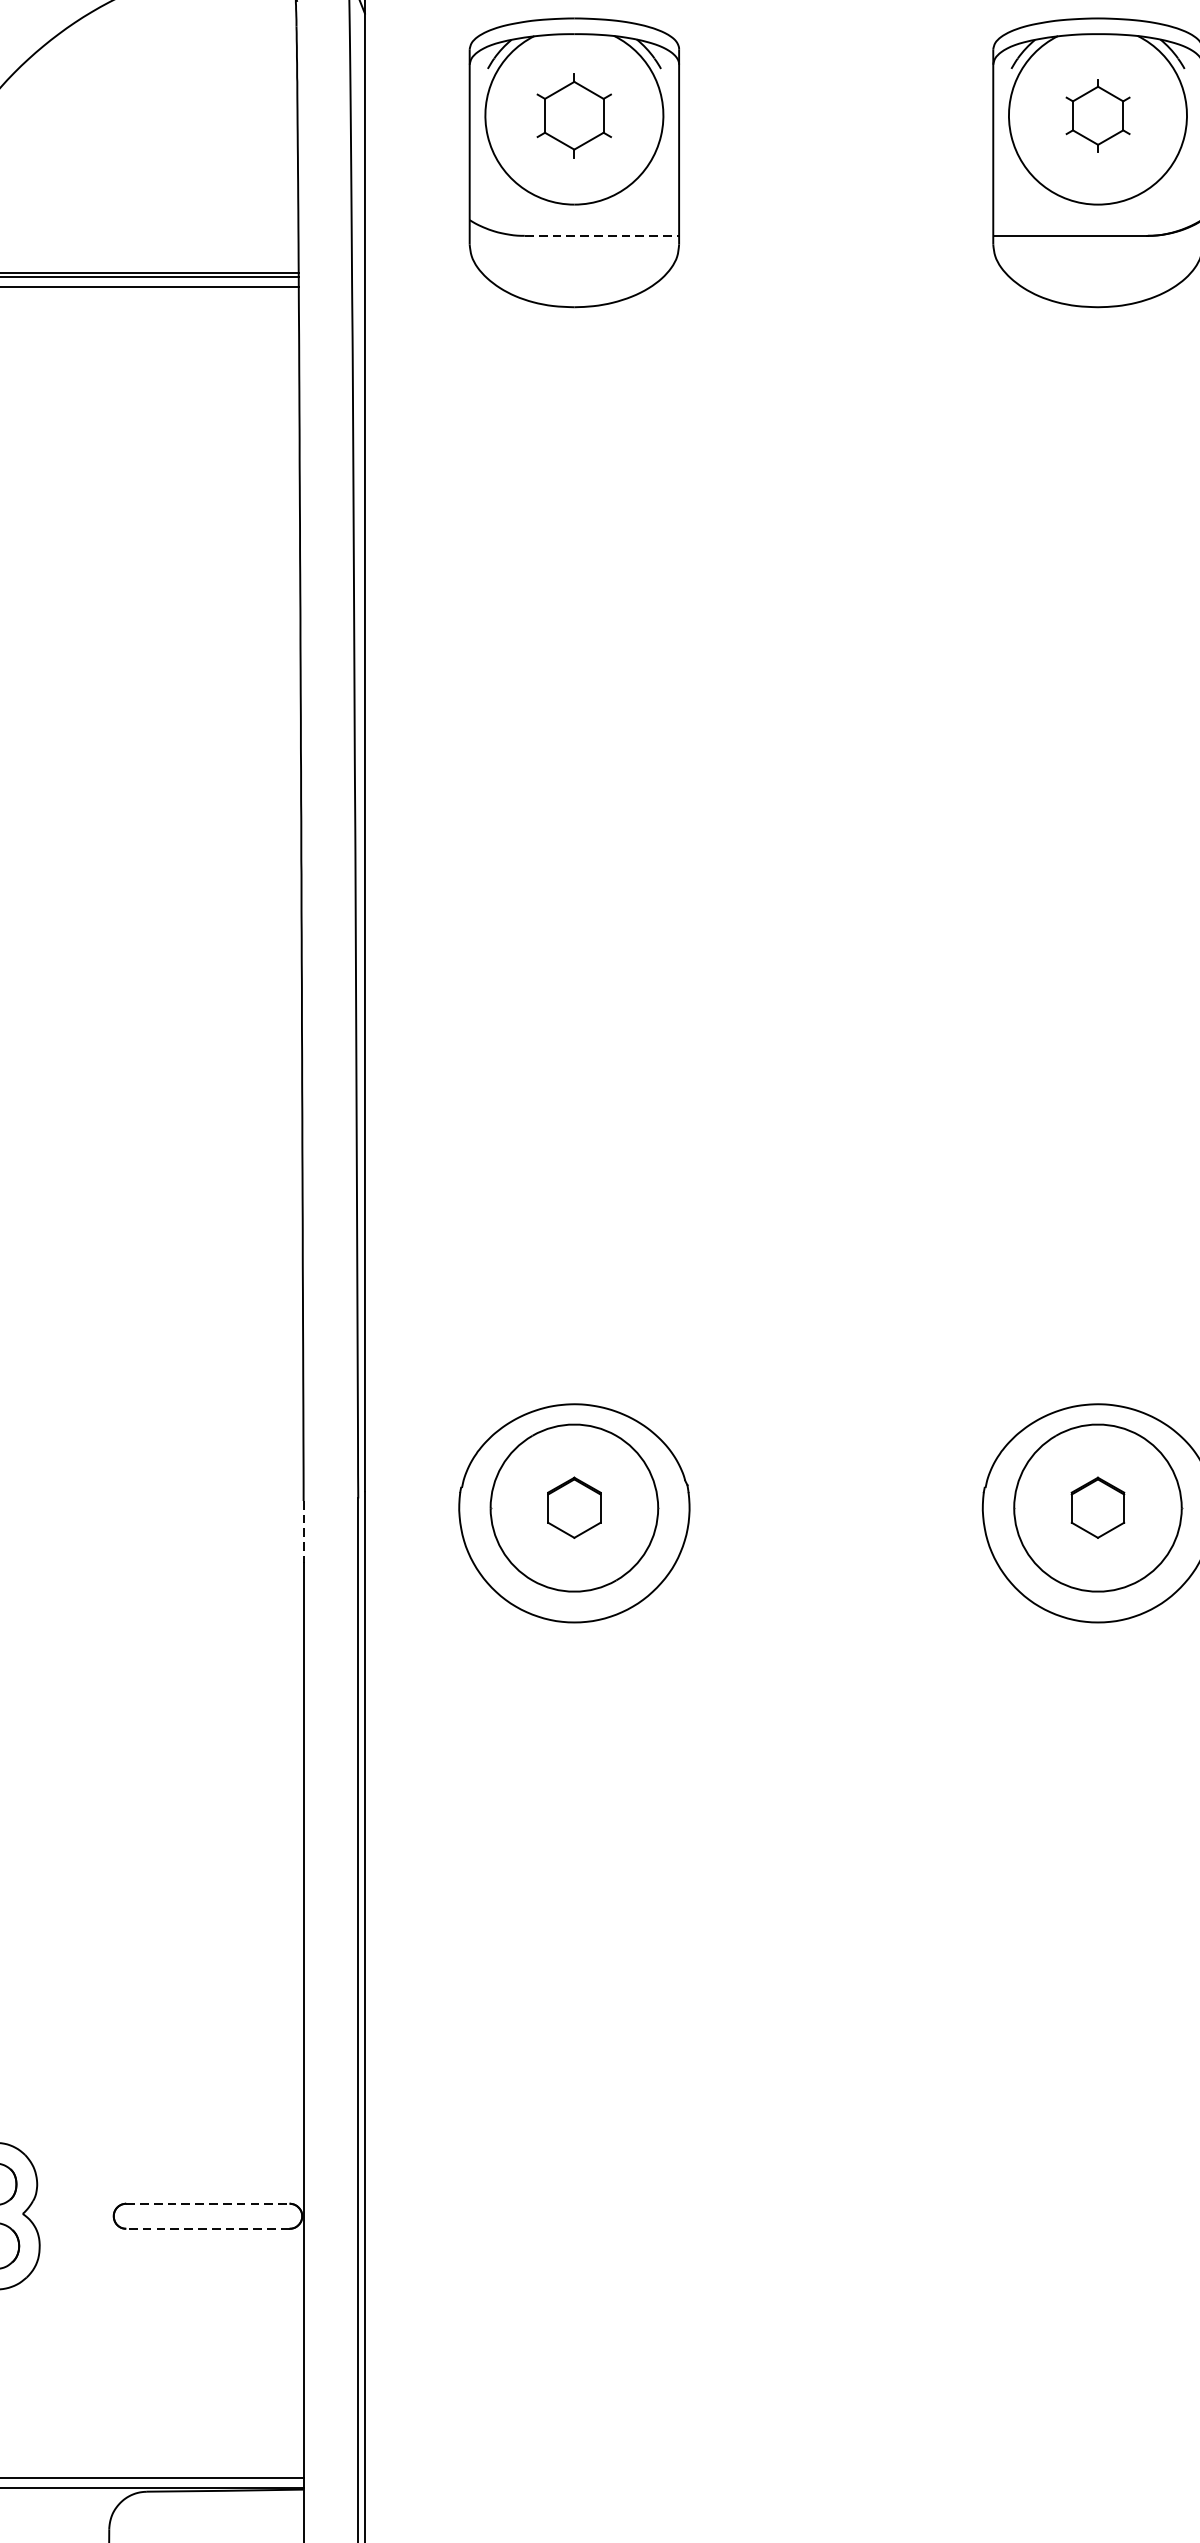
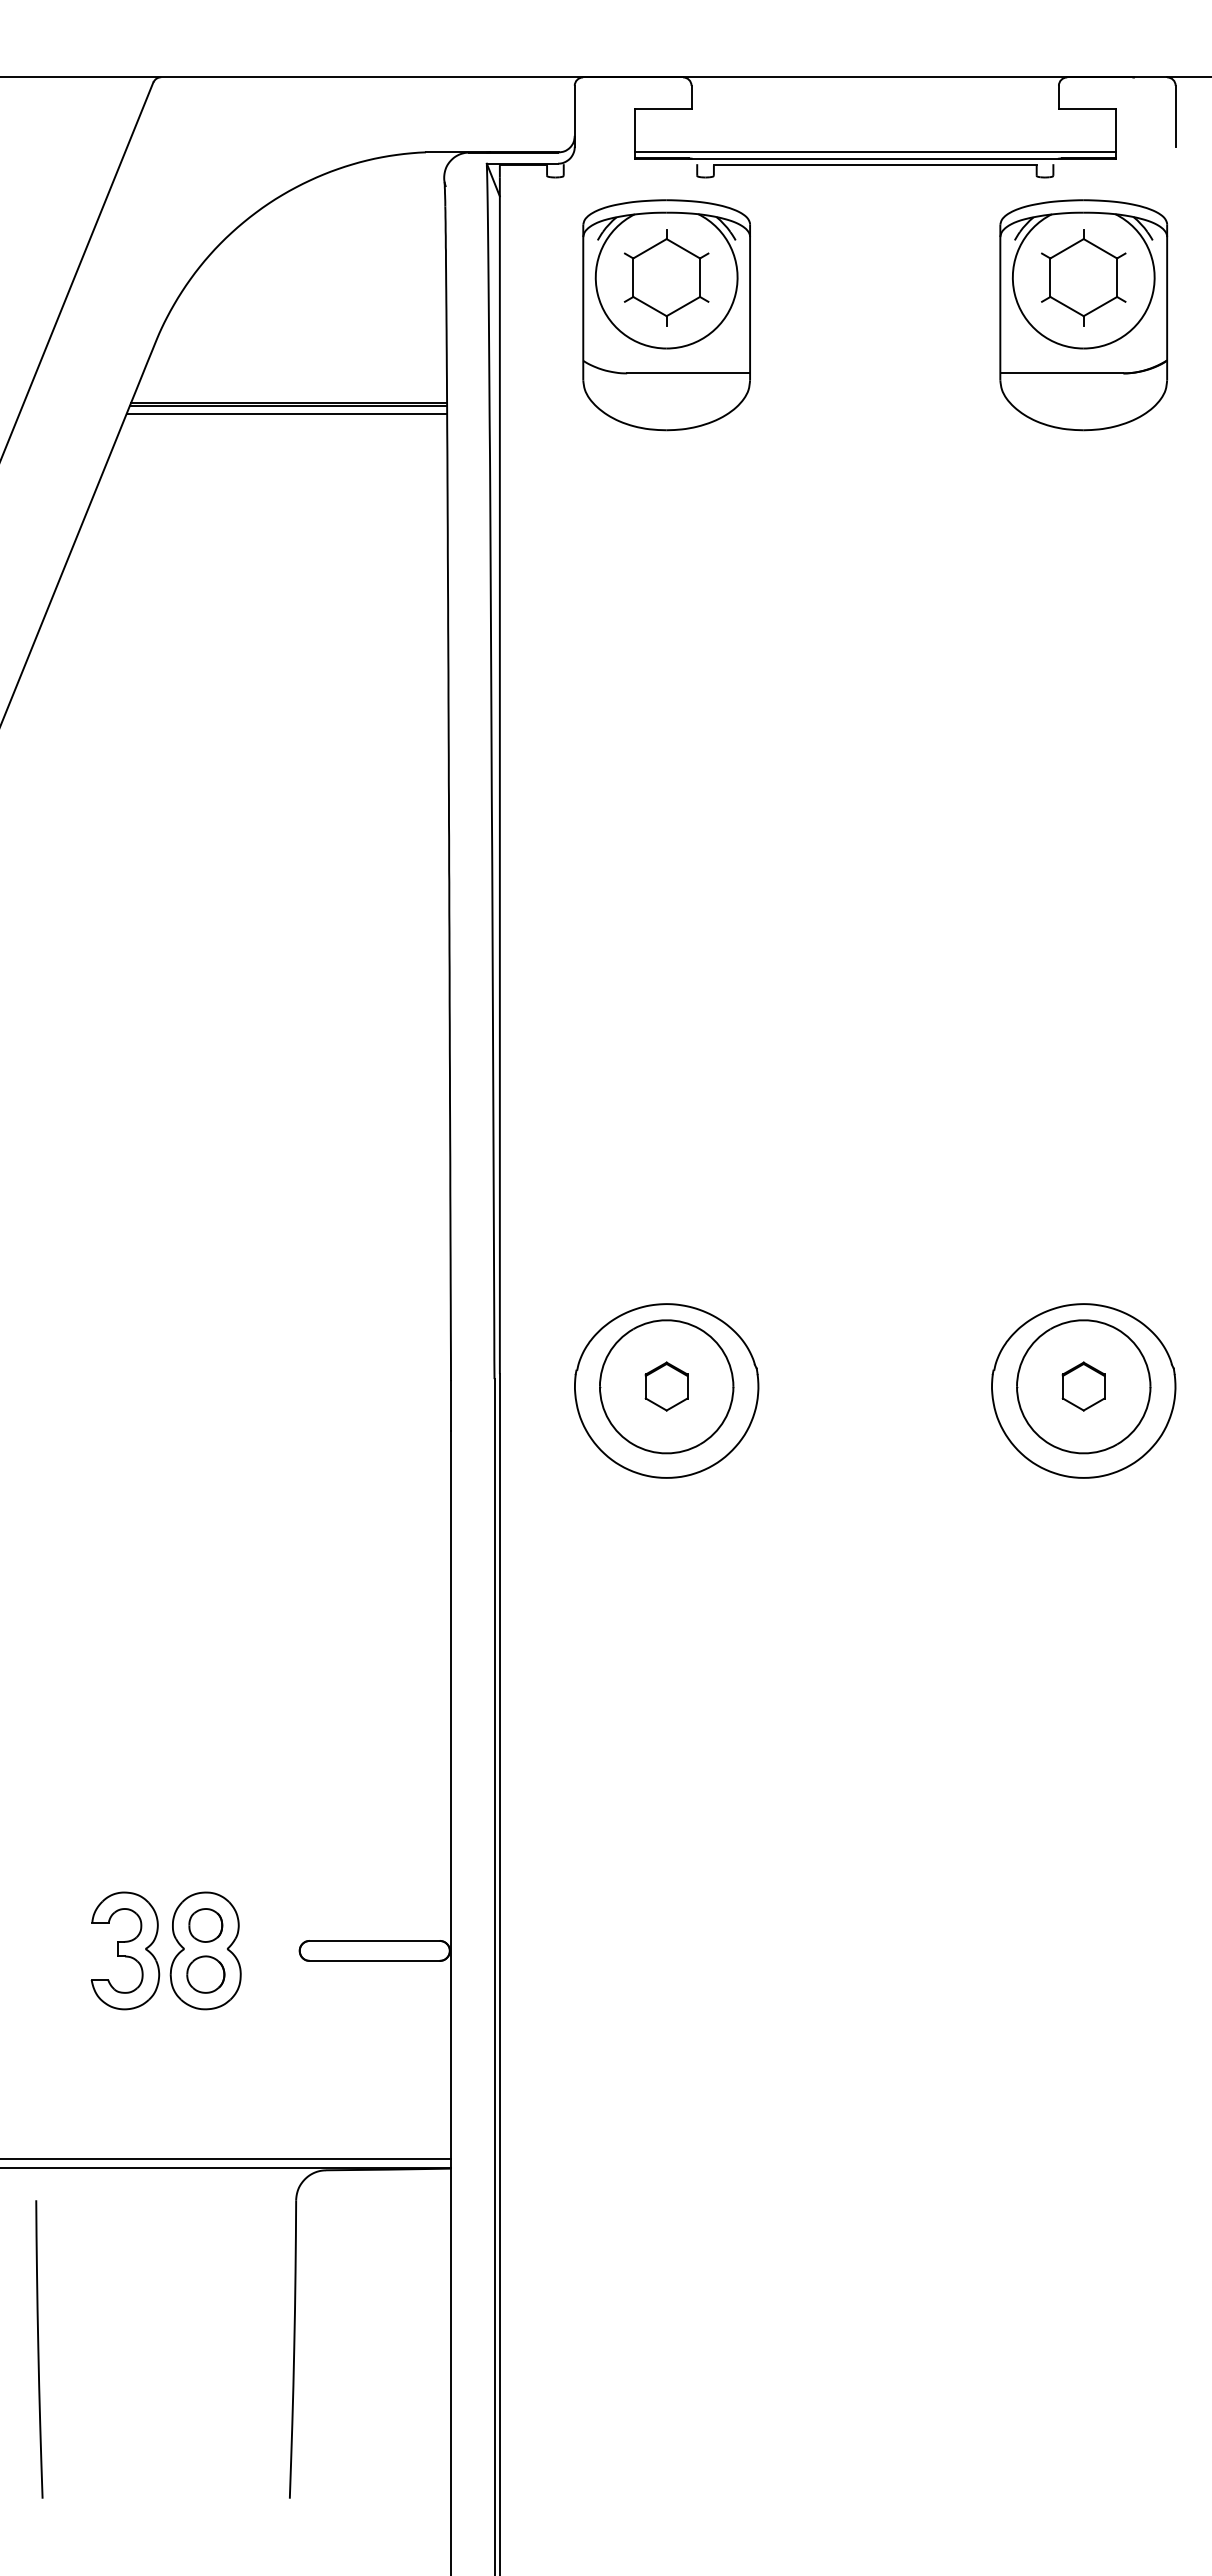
part: (574, 115) -> (666, 277), size x1.43
part: (1097, 115) -> (1083, 277), size x1.67
line: (603, 235) -> (689, 373), dashed -> solid
line: (303, 1531) -> (450, 1405), dashed -> solid
line: (208, 2203) -> (375, 1940), dashed -> solid
line: (207, 2228) -> (374, 1960), dashed -> solid

